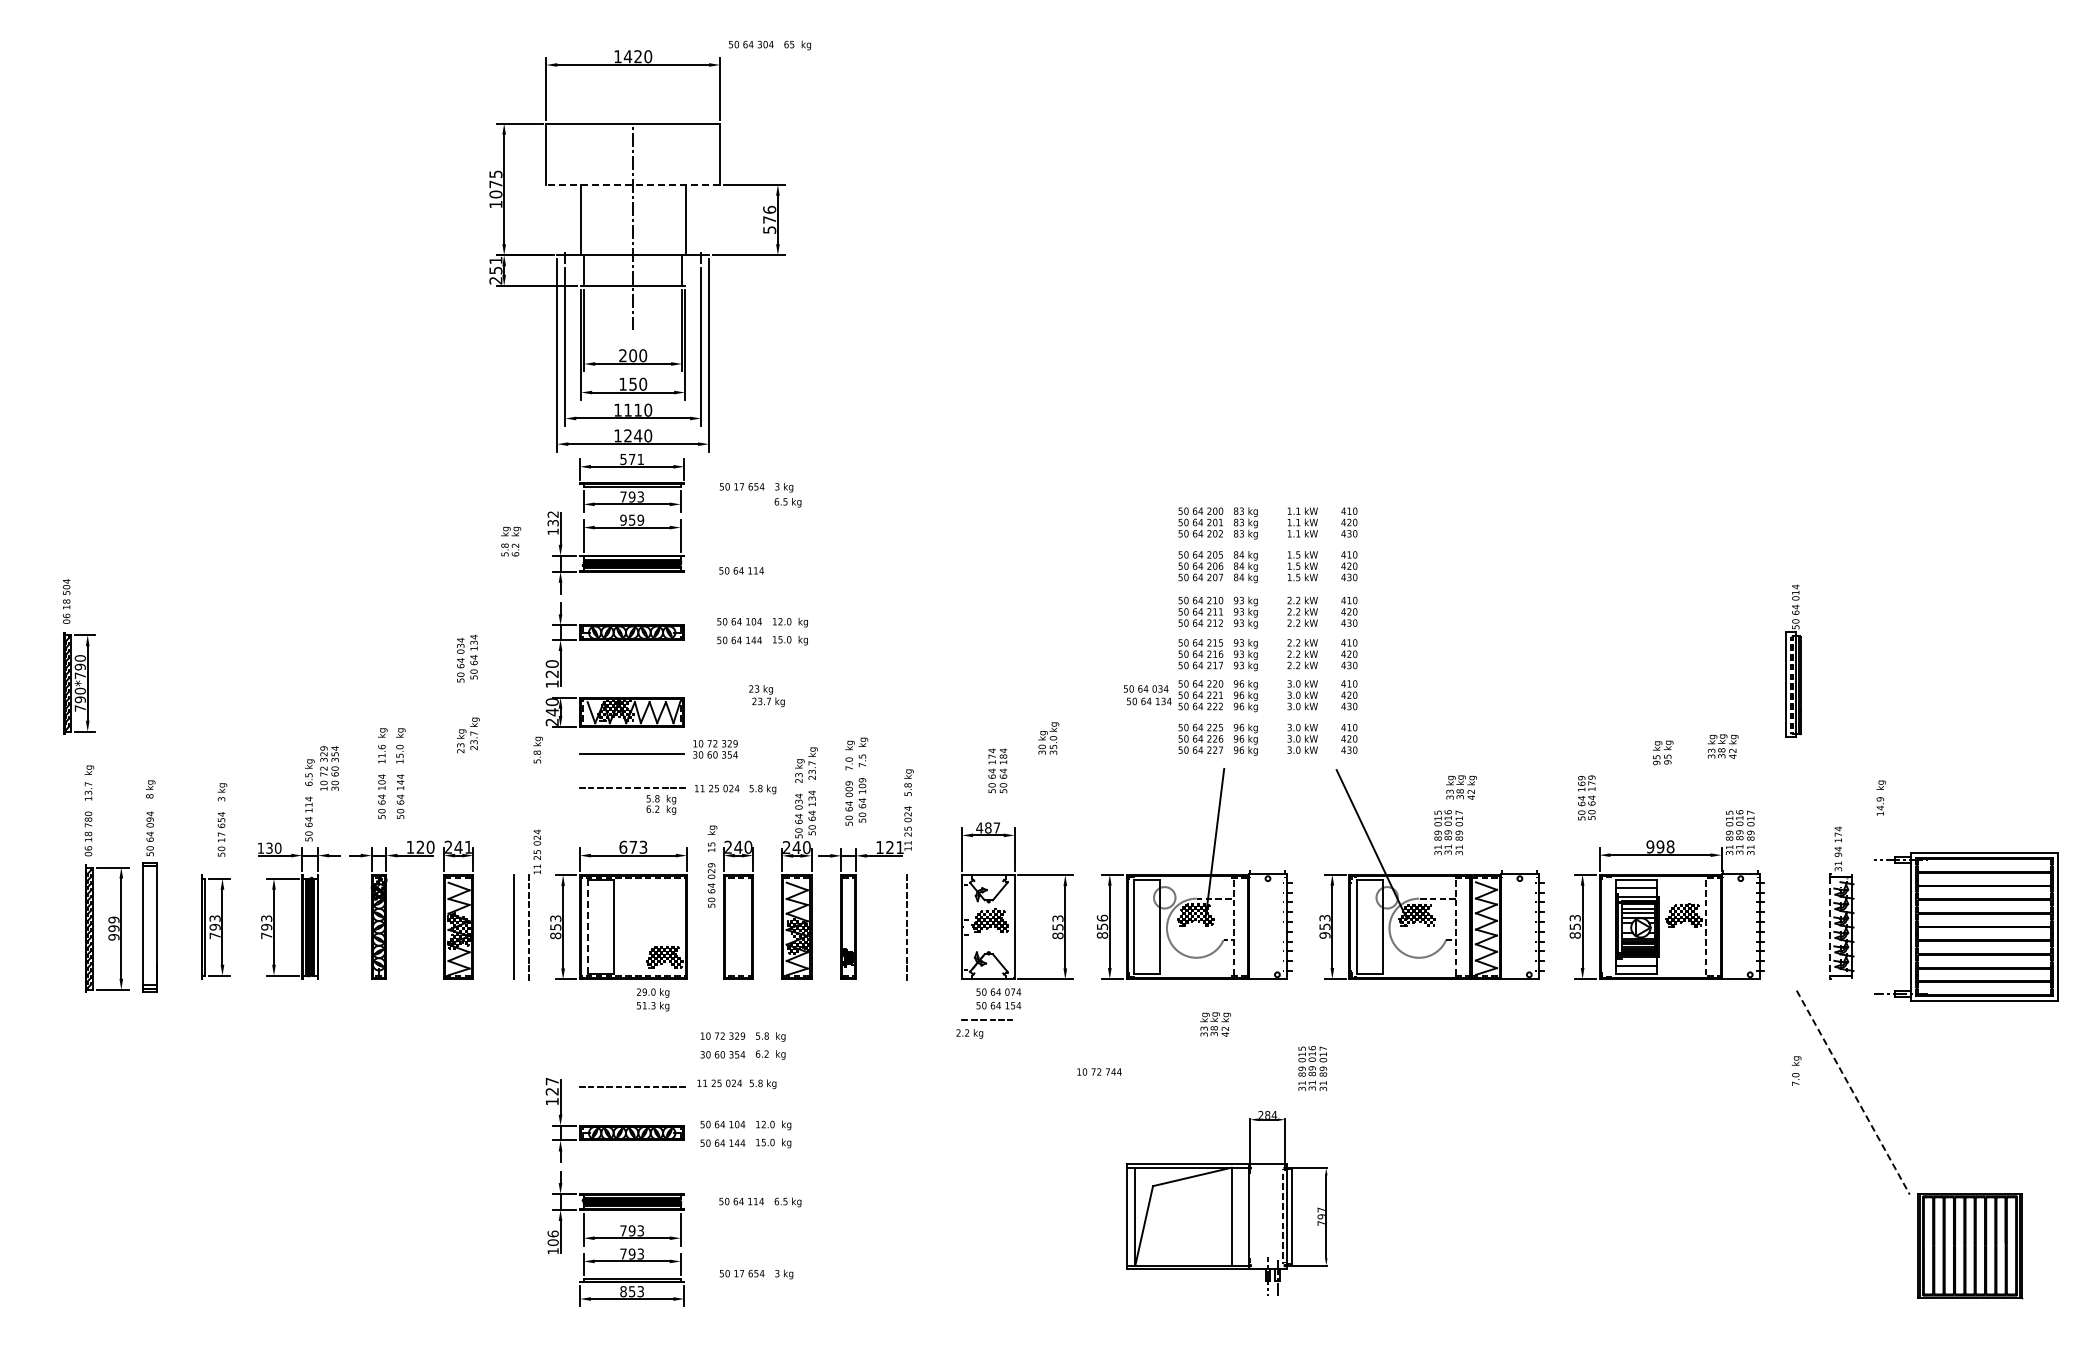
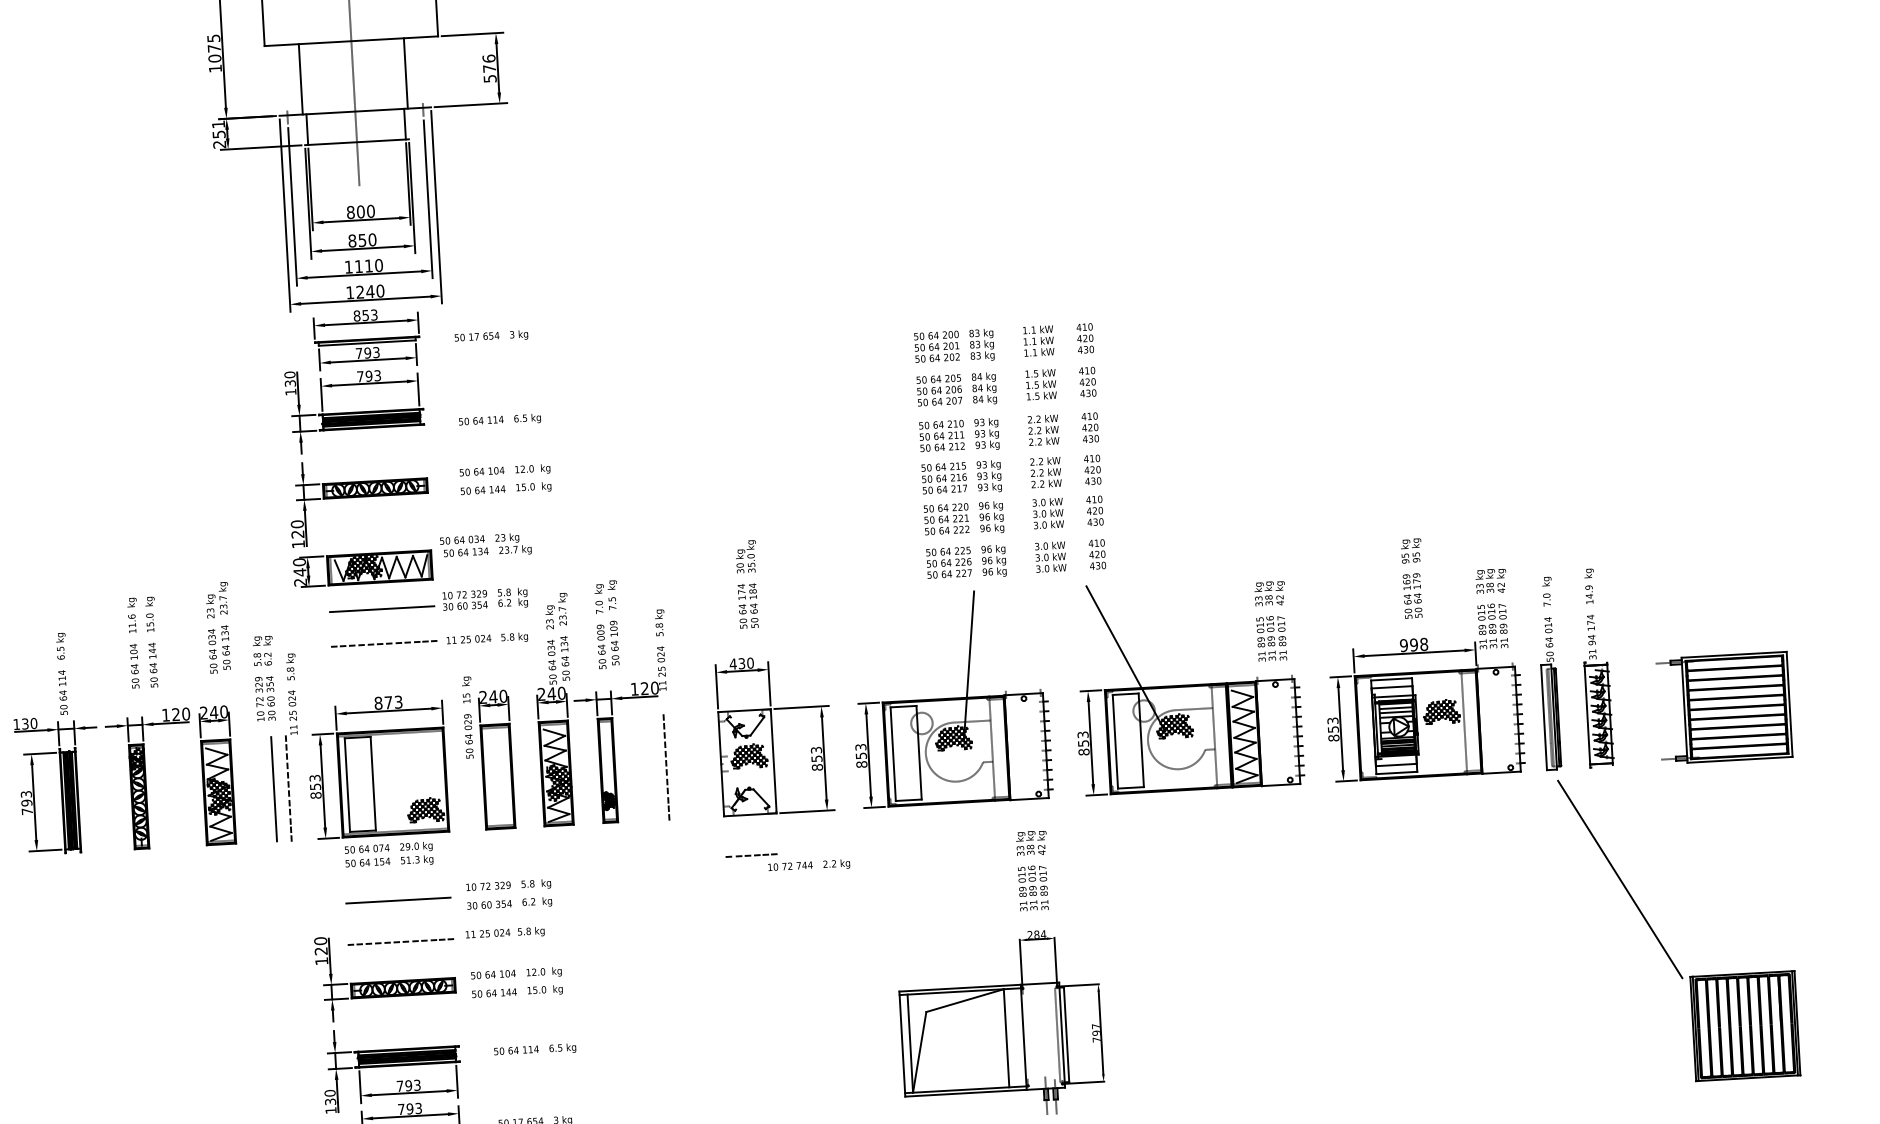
line: (633, 184) -> (351, 40), dashed -> solid
text: (622, 355) -> (350, 212), 200 -> 800
text: (622, 383) -> (351, 240), 150 -> 850
text: (631, 459) -> (365, 315), 571 -> 853
text: (787, 502) -> (527, 418), moved
text: (552, 514) -> (289, 374), 132 -> 130
text: (632, 519) -> (369, 375), 959 -> 793
text: (511, 541) -> (263, 650), moved
text: (467, 658) -> (219, 649), moved
part: (1793, 660) -> (1549, 693), moved
text: (1147, 695) -> (464, 546), moved
text: (1048, 738) -> (746, 556), moved
text: (1722, 746) -> (1490, 581), moved
text: (537, 749) -> (290, 666), moved
text: (329, 768) -> (265, 698), moved
text: (1461, 787) -> (1269, 593), moved
text: (1586, 797) -> (1412, 595), moved
text: (1880, 797) -> (1589, 585), moved
text: (661, 804) -> (513, 597), moved
text: (992, 827) -> (746, 662), 487 -> 430
text: (1448, 832) -> (1271, 638), moved
text: (468, 846) -> (223, 711), 241 -> 240
text: (623, 846) -> (378, 702), 673 -> 873
text: (900, 847) -> (655, 688), 121 -> 120
text: (1102, 917) -> (860, 746), 856 -> 853
line: (587, 927) -> (347, 785), dashed -> solid
line: (1829, 927) -> (1587, 716), dashed -> solid
part: (1966, 927) -> (1724, 708), size x0.71
text: (1324, 935) -> (1083, 752), 953 -> 853
text: (998, 998) -> (367, 855), moved
text: (1215, 1024) -> (1031, 843), moved
text: (969, 1033) -> (836, 864), moved
line: (632, 1045) -> (398, 900), added
text: (1312, 1068) -> (1033, 888), moved
text: (1796, 1070) -> (1547, 591), moved
text: (1099, 1071) -> (790, 865), moved
text: (551, 1081) -> (319, 941), 127 -> 120
line: (1853, 1092) -> (1620, 879), dashed -> solid
text: (552, 1237) -> (329, 1096), 106 -> 130

